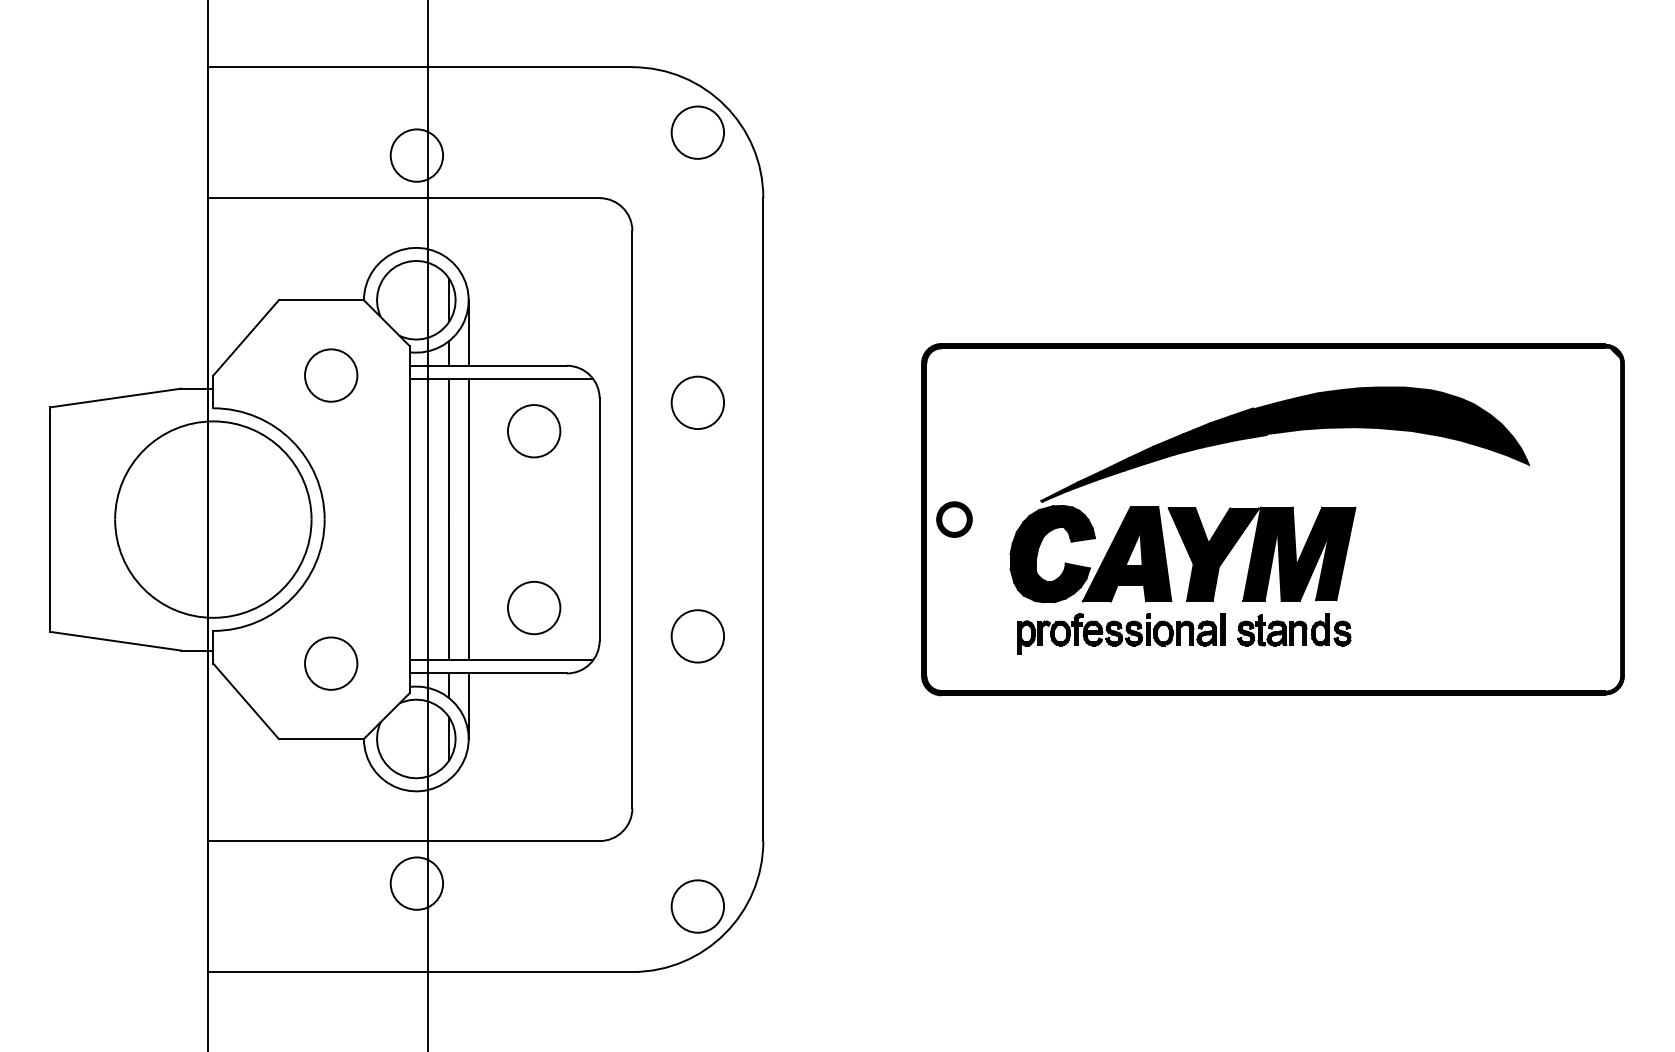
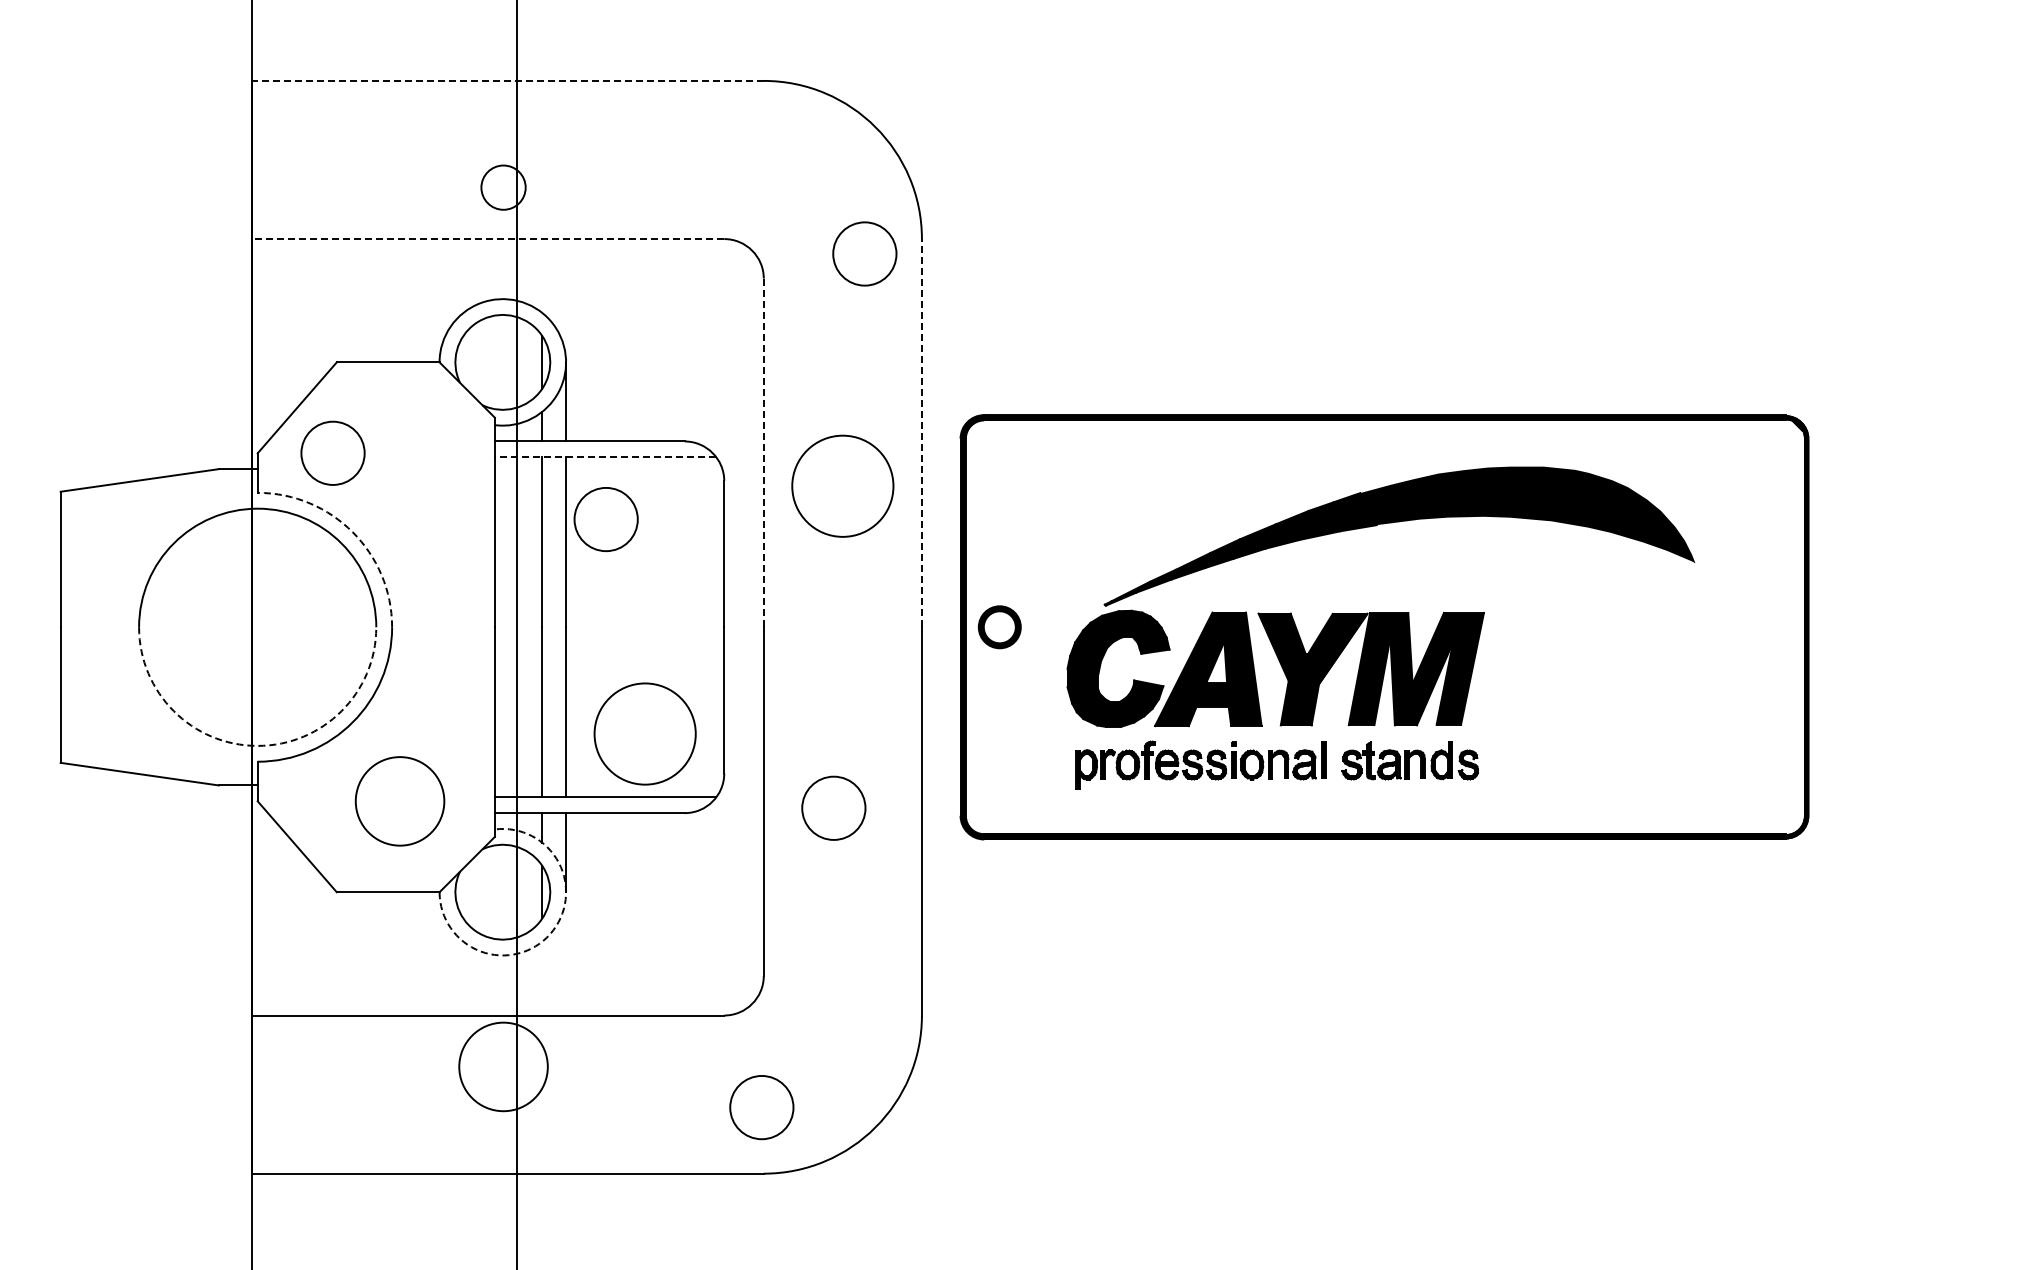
line: (420, 66) -> (507, 80), solid -> dashed
circle: (697, 132) -> (864, 253), moved
circle: (416, 155) -> (503, 187), size x0.7
line: (403, 198) -> (487, 239), solid -> dashed
line: (762, 358) -> (921, 432), solid -> dashed
circle: (330, 374) -> (332, 452), moved
line: (632, 374) -> (763, 452), solid -> dashed
line: (501, 379) -> (605, 457), solid -> dashed
circle: (697, 402) -> (842, 485), size x1.6
circle: (533, 431) -> (605, 519), moved
arc: (291, 441) -> (352, 532), solid -> dashed
part: (1273, 519) -> (1384, 627), moved
circle: (533, 607) -> (644, 733), size x1.6
arc: (213, 617) -> (257, 745), solid -> dashed
circle: (697, 635) -> (833, 807), moved
circle: (330, 663) -> (399, 800), size x1.4
arc: (455, 773) -> (550, 934), solid -> dashed
circle: (416, 883) -> (503, 1066), size x1.4
circle: (697, 906) -> (761, 1107), moved

